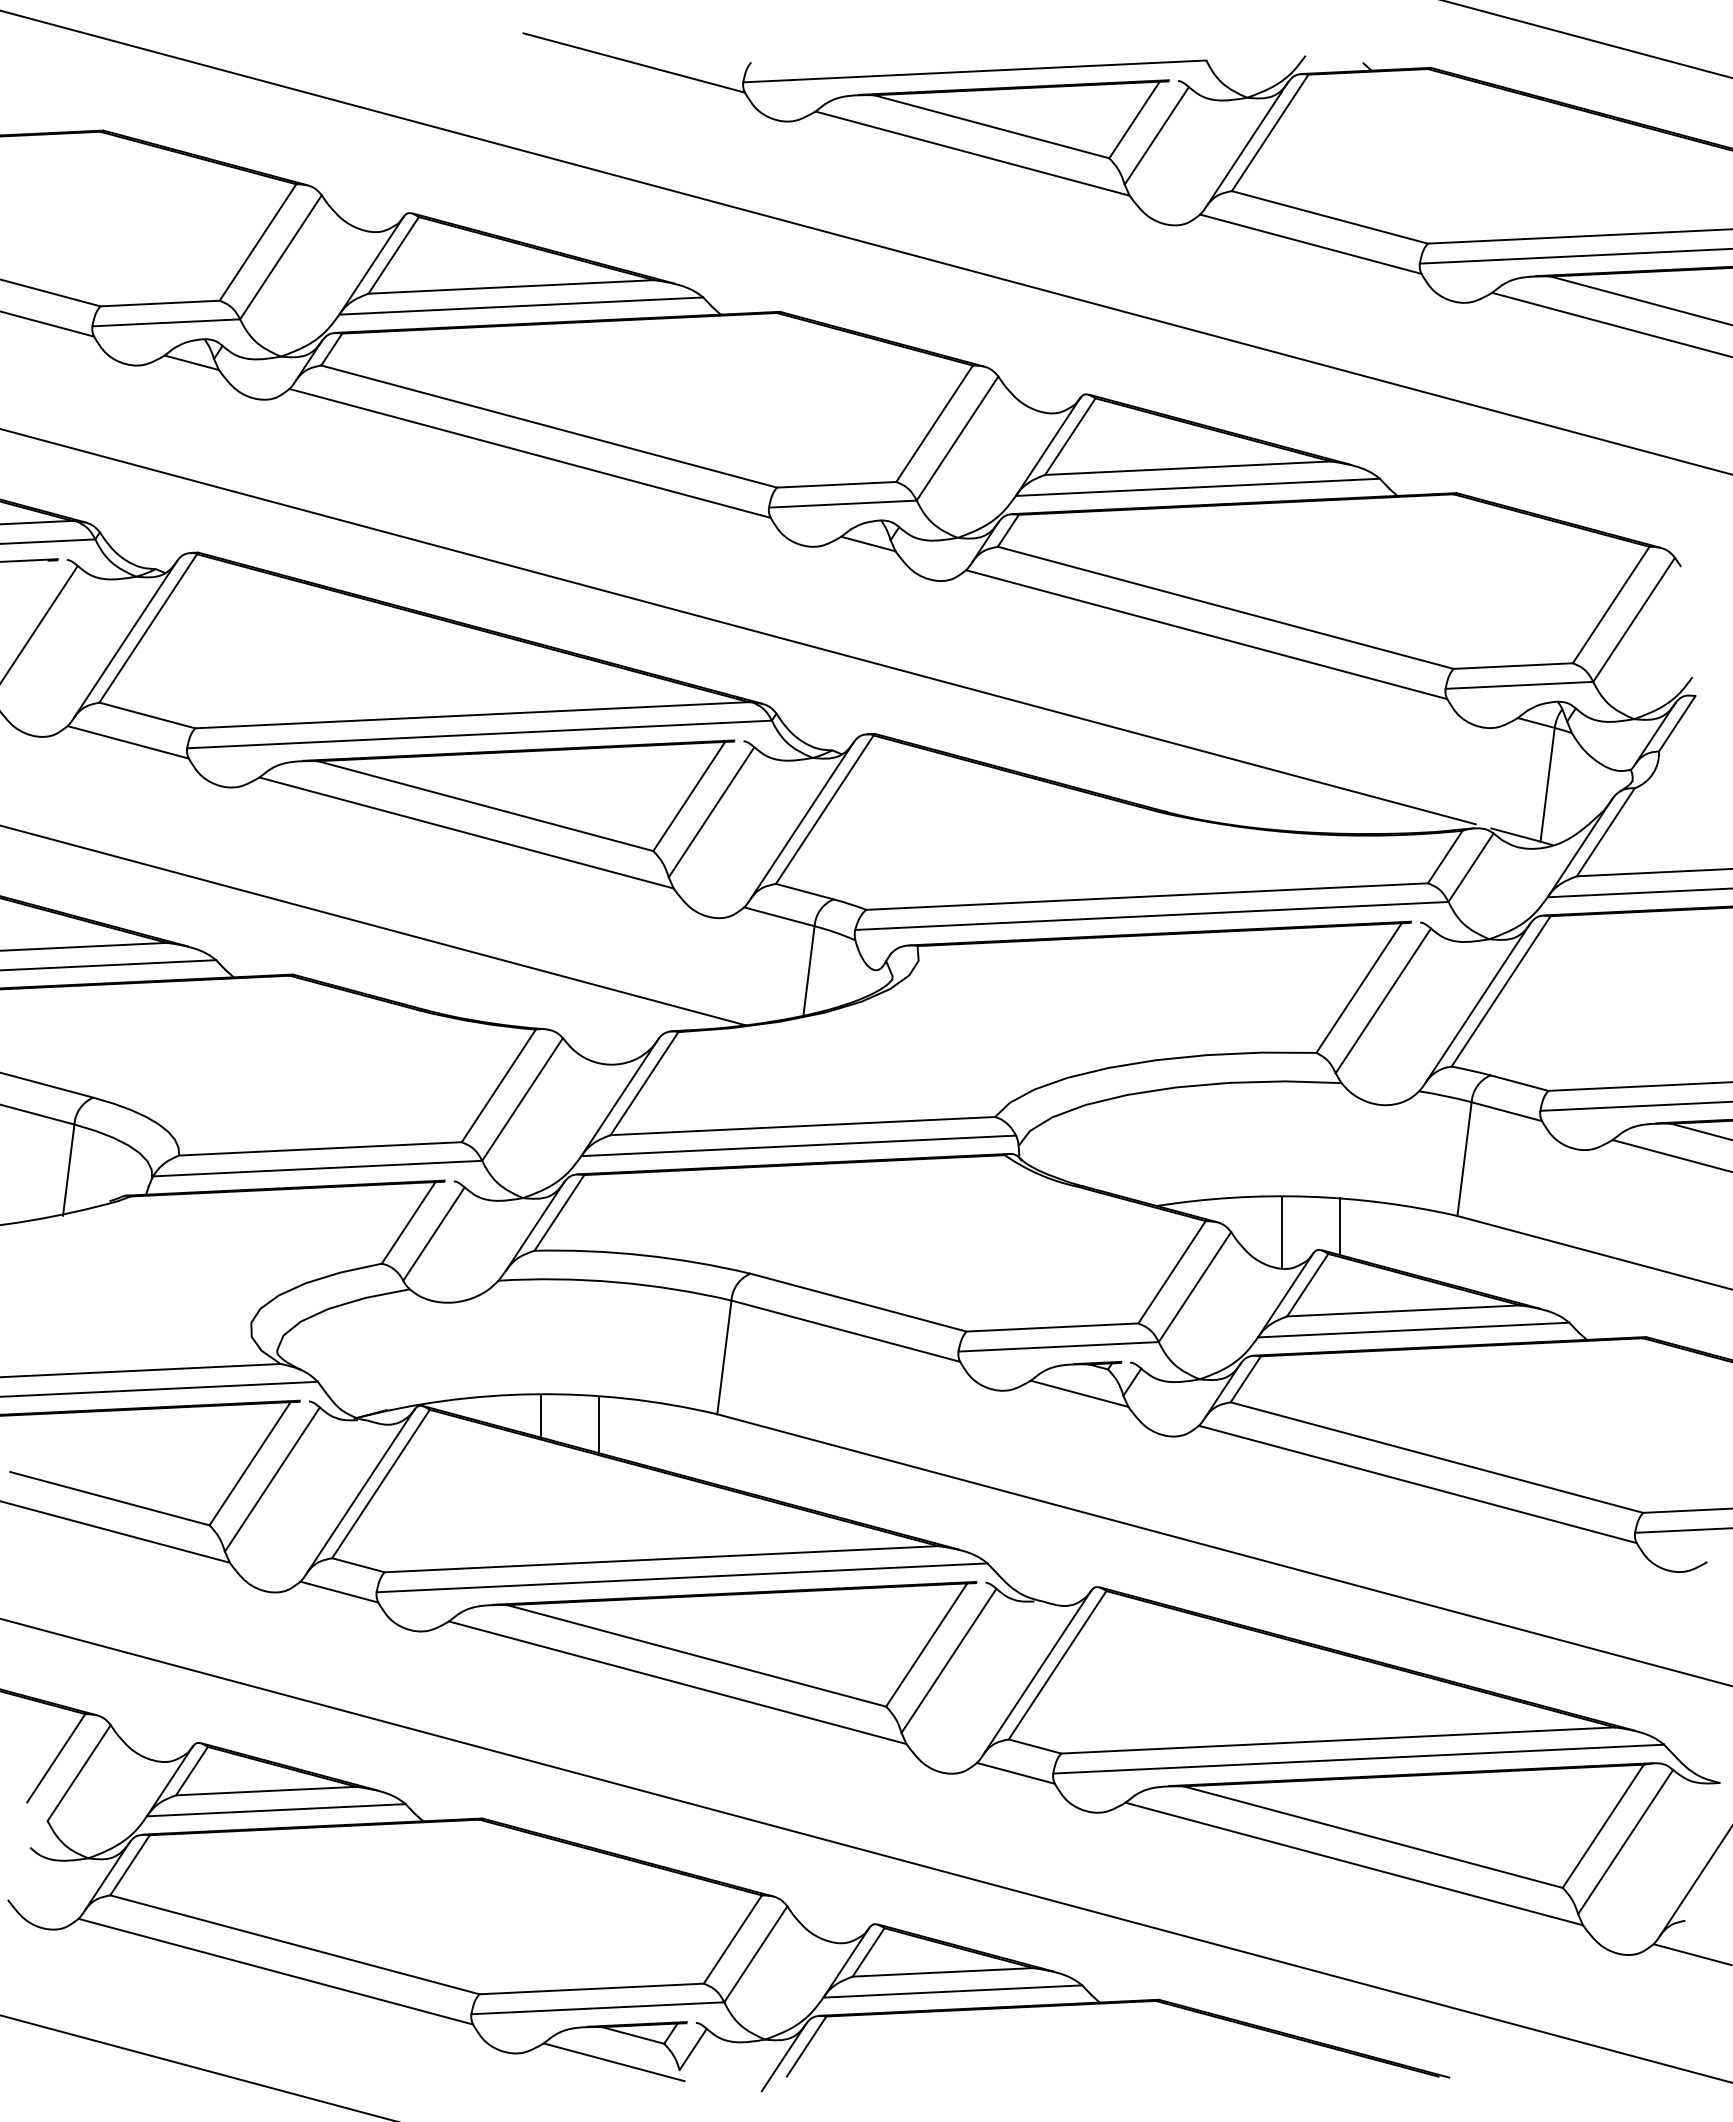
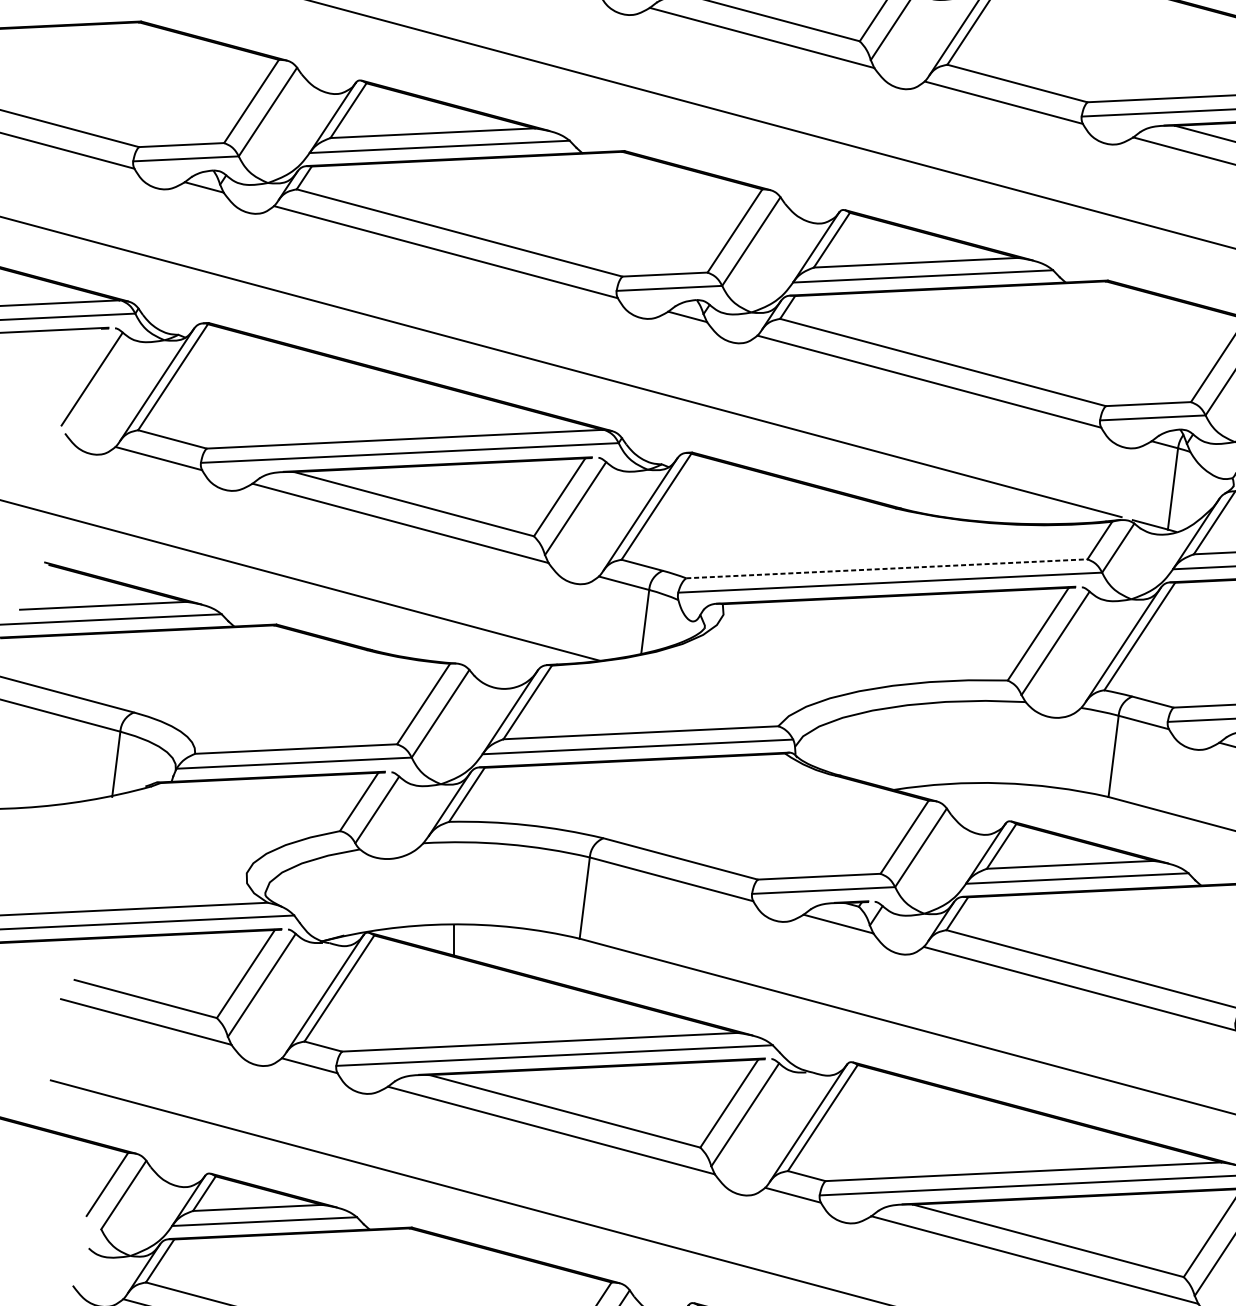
line: (1147, 896) -> (887, 568), solid -> dashed
line: (1339, 1226) -> (1024, 804), removed
line: (1281, 1231) -> (982, 808), removed
line: (599, 1424) -> (495, 946), removed

